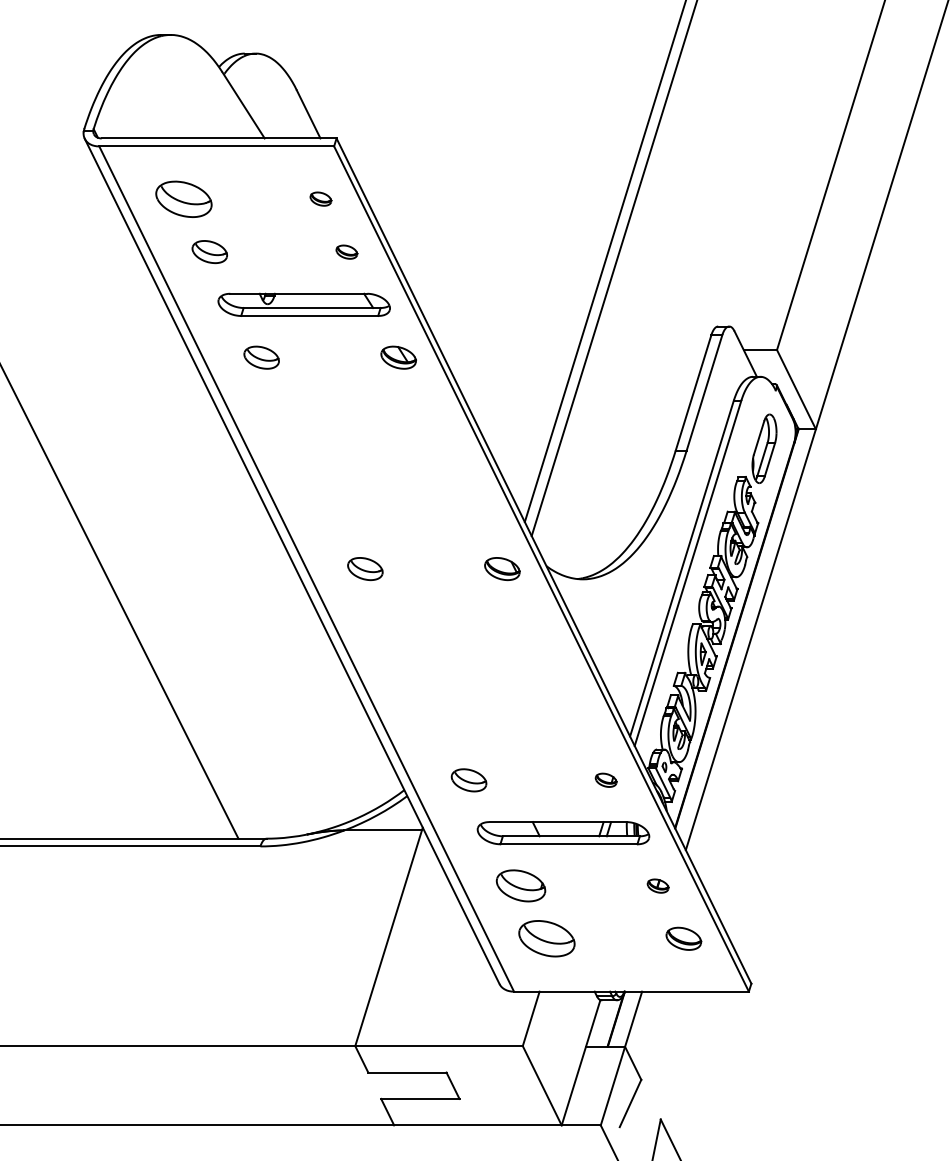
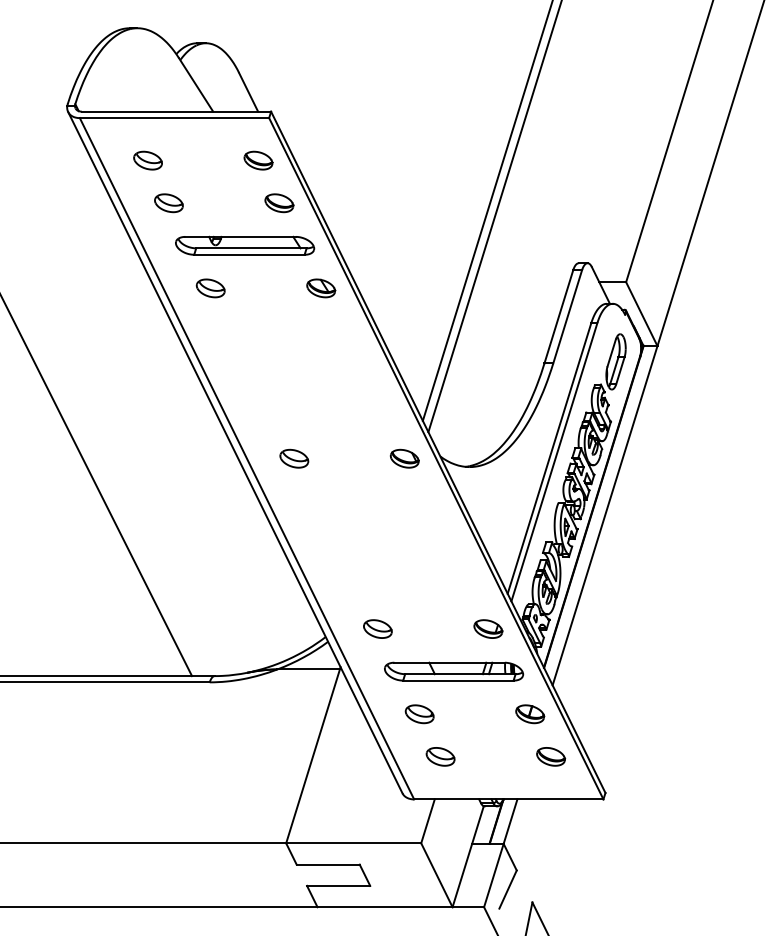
part: (183, 199) -> (147, 160), size x0.62
part: (320, 199) -> (258, 160), size x1.67
part: (346, 252) -> (279, 203), size x1.67
part: (606, 779) -> (488, 628), size x1.67
part: (520, 886) -> (419, 714), size x0.71
part: (658, 886) -> (530, 714), size x1.67
part: (546, 938) -> (440, 756), size x0.62

